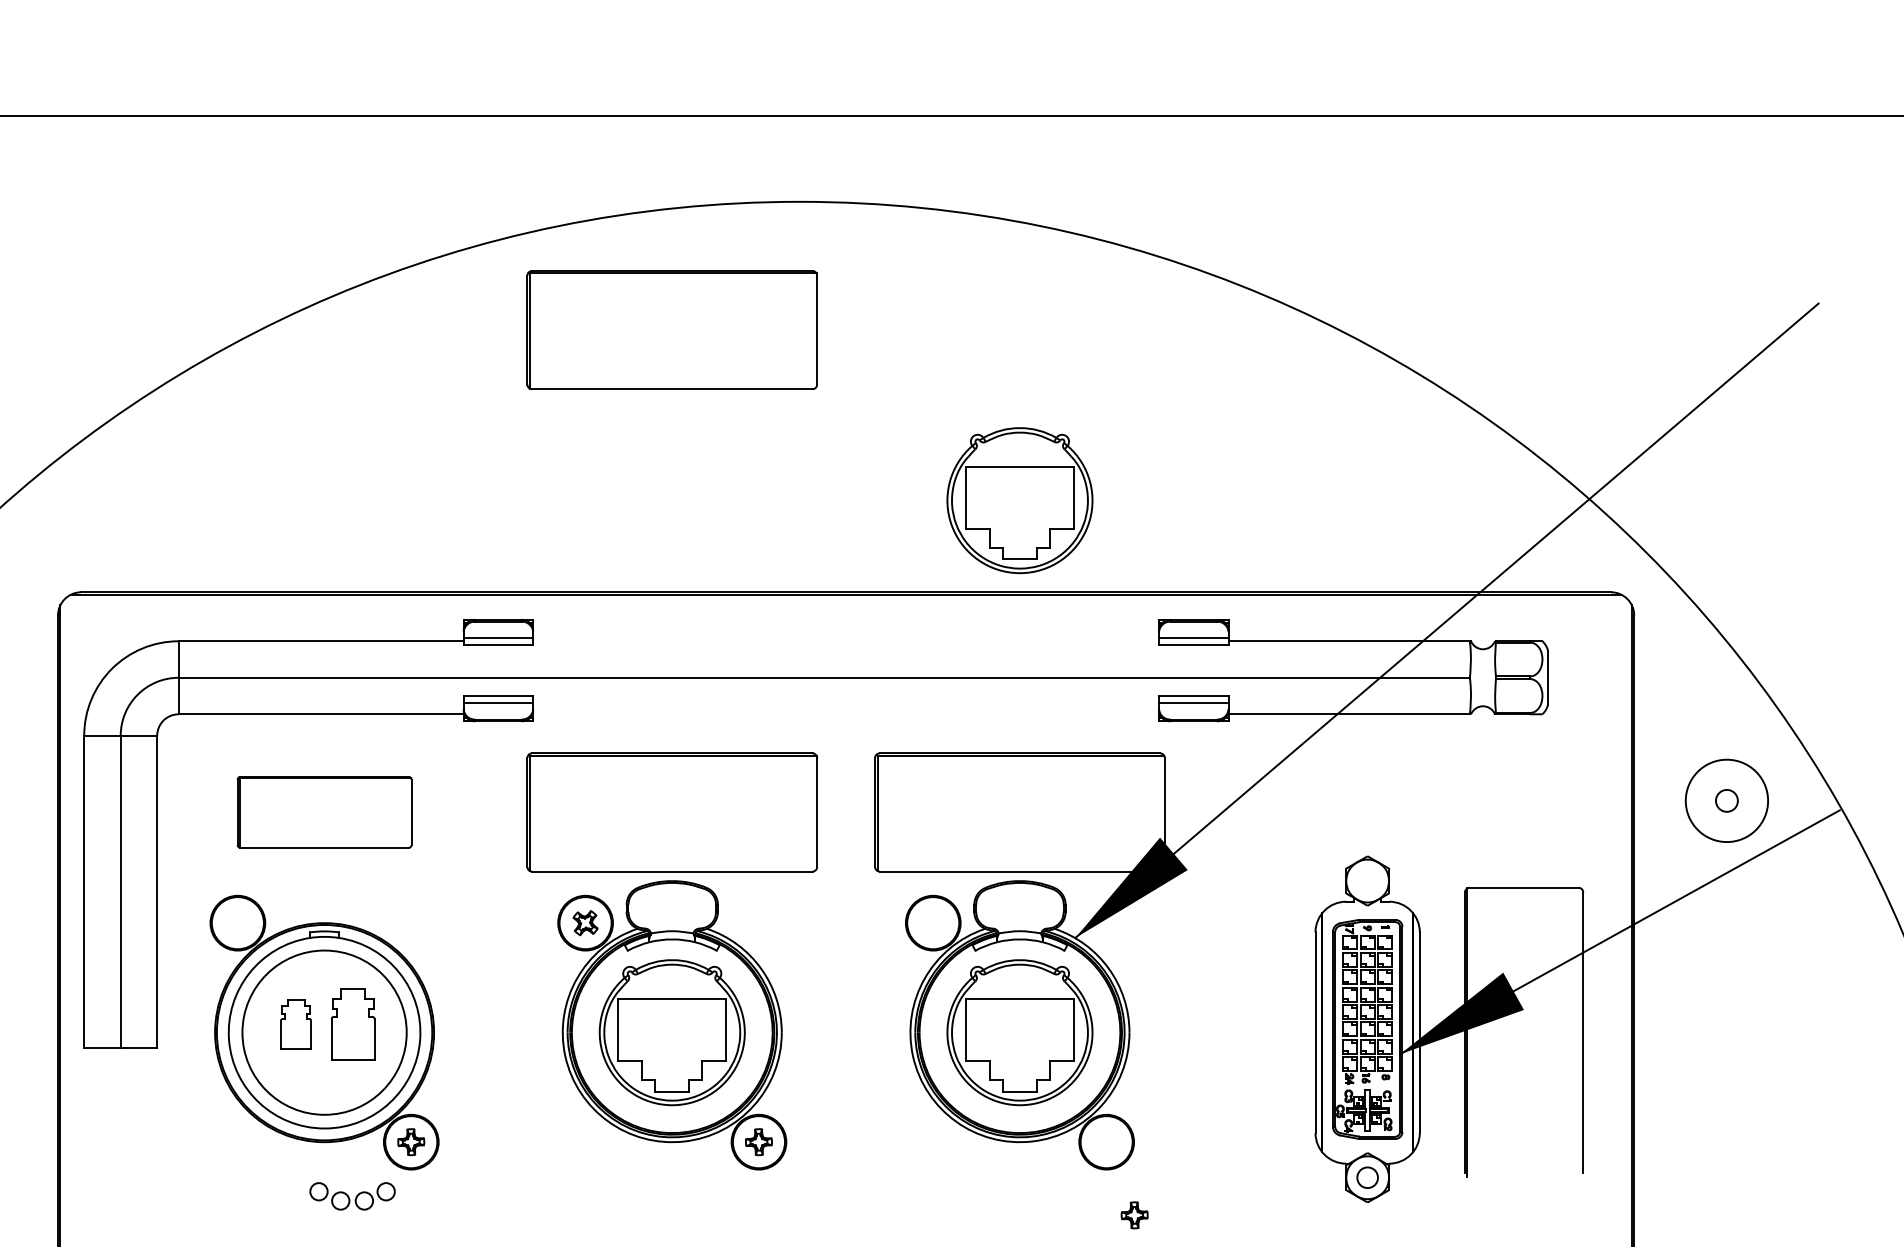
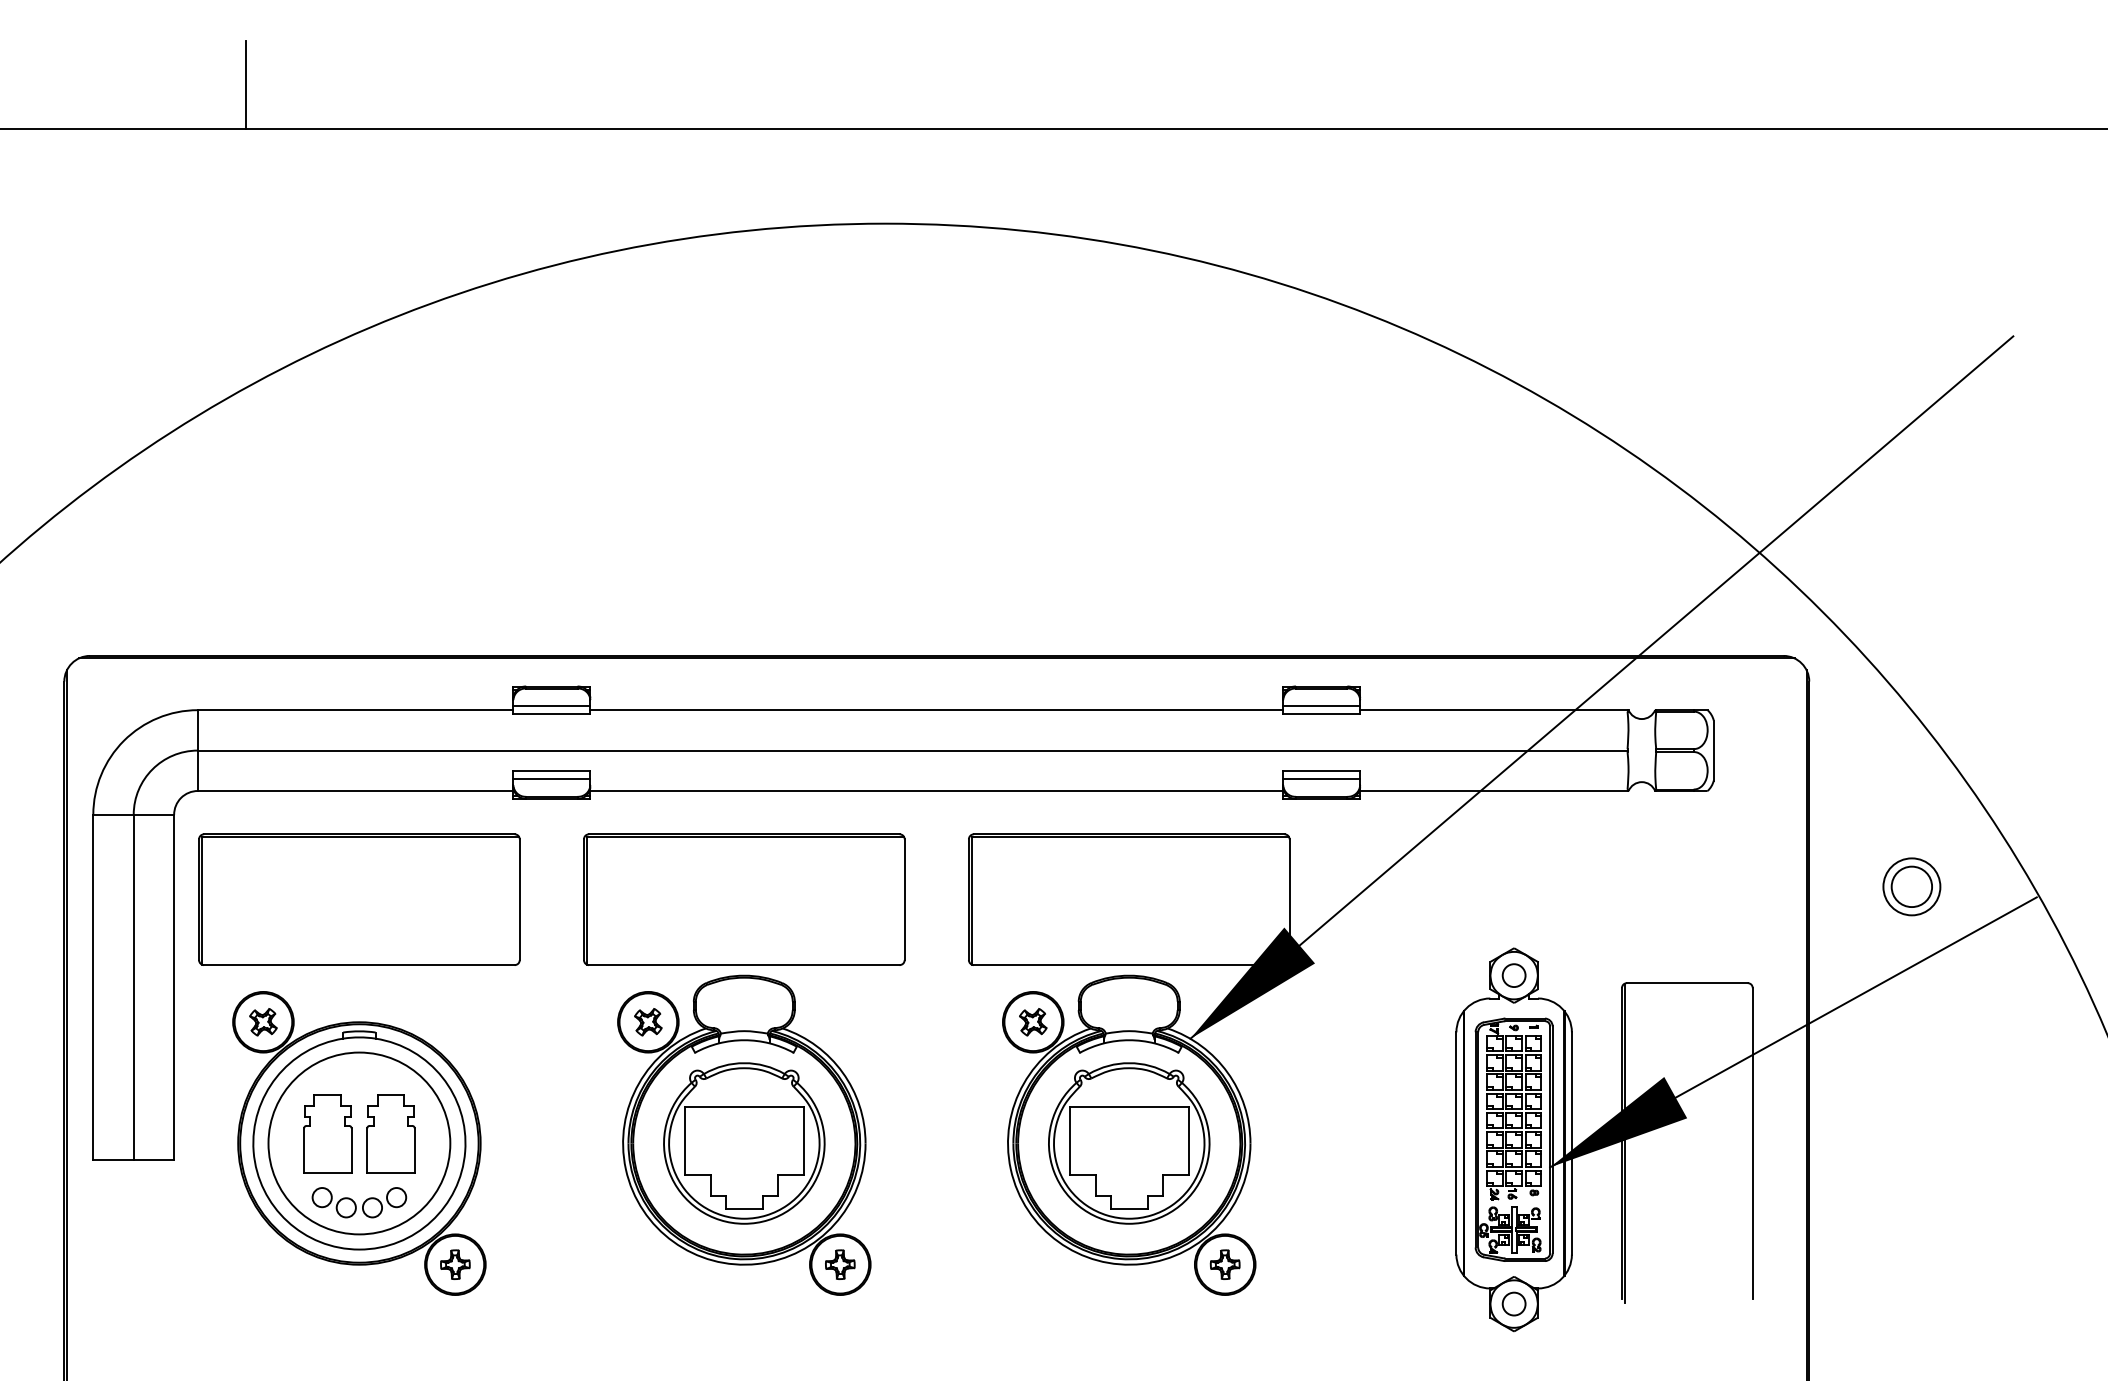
line: (222, 76) -> (246, 84), added
part: (672, 329) -> (744, 365), removed
part: (1020, 500) -> (1129, 554), removed
line: (845, 641) -> (936, 710), added
line: (845, 714) -> (936, 791), added
circle: (1726, 800) -> (1911, 886), size x0.62
circle: (1726, 800) -> (1911, 886), size x1.67
part: (324, 812) -> (359, 899), size x1.67
circle: (1367, 880) -> (1513, 975), added
part: (237, 923) -> (263, 1022), added
part: (933, 923) -> (1033, 1022), added
part: (295, 1023) -> (327, 1133), size x1.43
part: (352, 1196) -> (359, 1202), moved
part: (1134, 1215) -> (1224, 1264), moved

